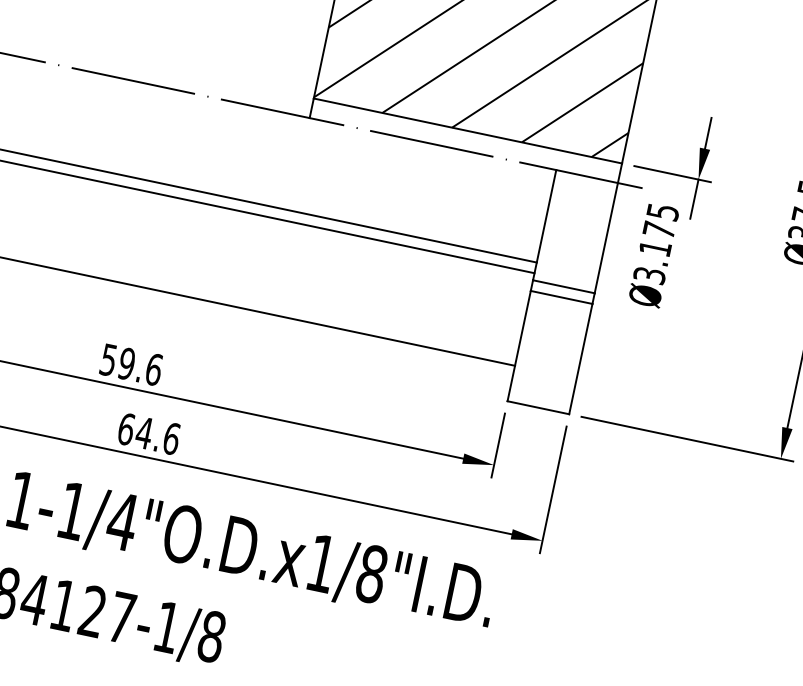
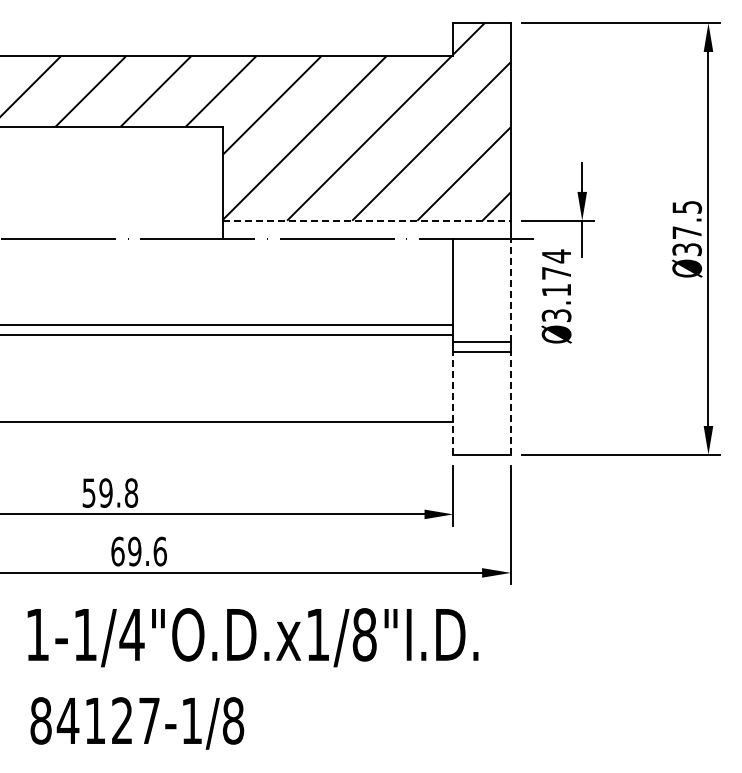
line: (468, 130) -> (367, 220), solid -> dashed
text: (662, 212) -> (556, 256), Ø3.175 -> Ø3.174
line: (606, 237) -> (510, 289), solid -> dashed
line: (519, 345) -> (453, 402), solid -> dashed
line: (580, 358) -> (510, 402), solid -> dashed
text: (154, 369) -> (131, 492), 59.6 -> 59.8
text: (144, 432) -> (134, 551), 64.6 -> 69.6

